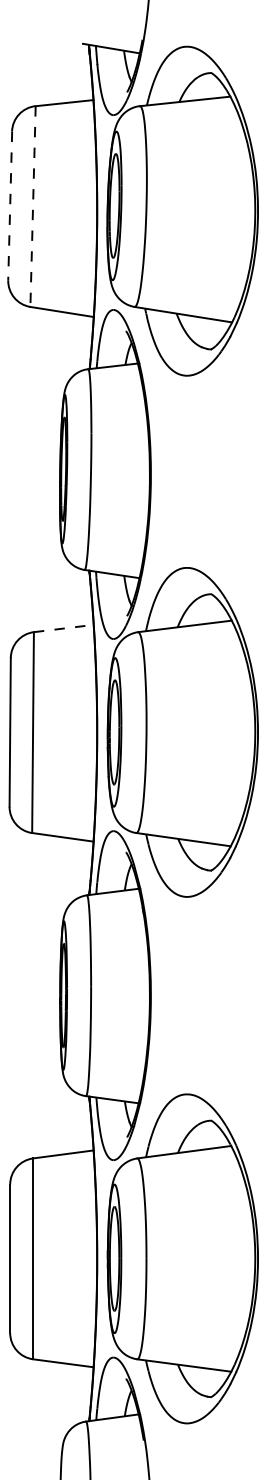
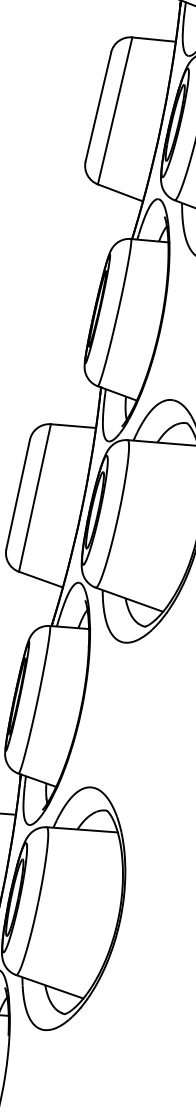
line: (10, 206) -> (98, 107), dashed -> solid
line: (33, 207) -> (115, 111), dashed -> solid
line: (64, 628) -> (73, 426), dashed -> solid

